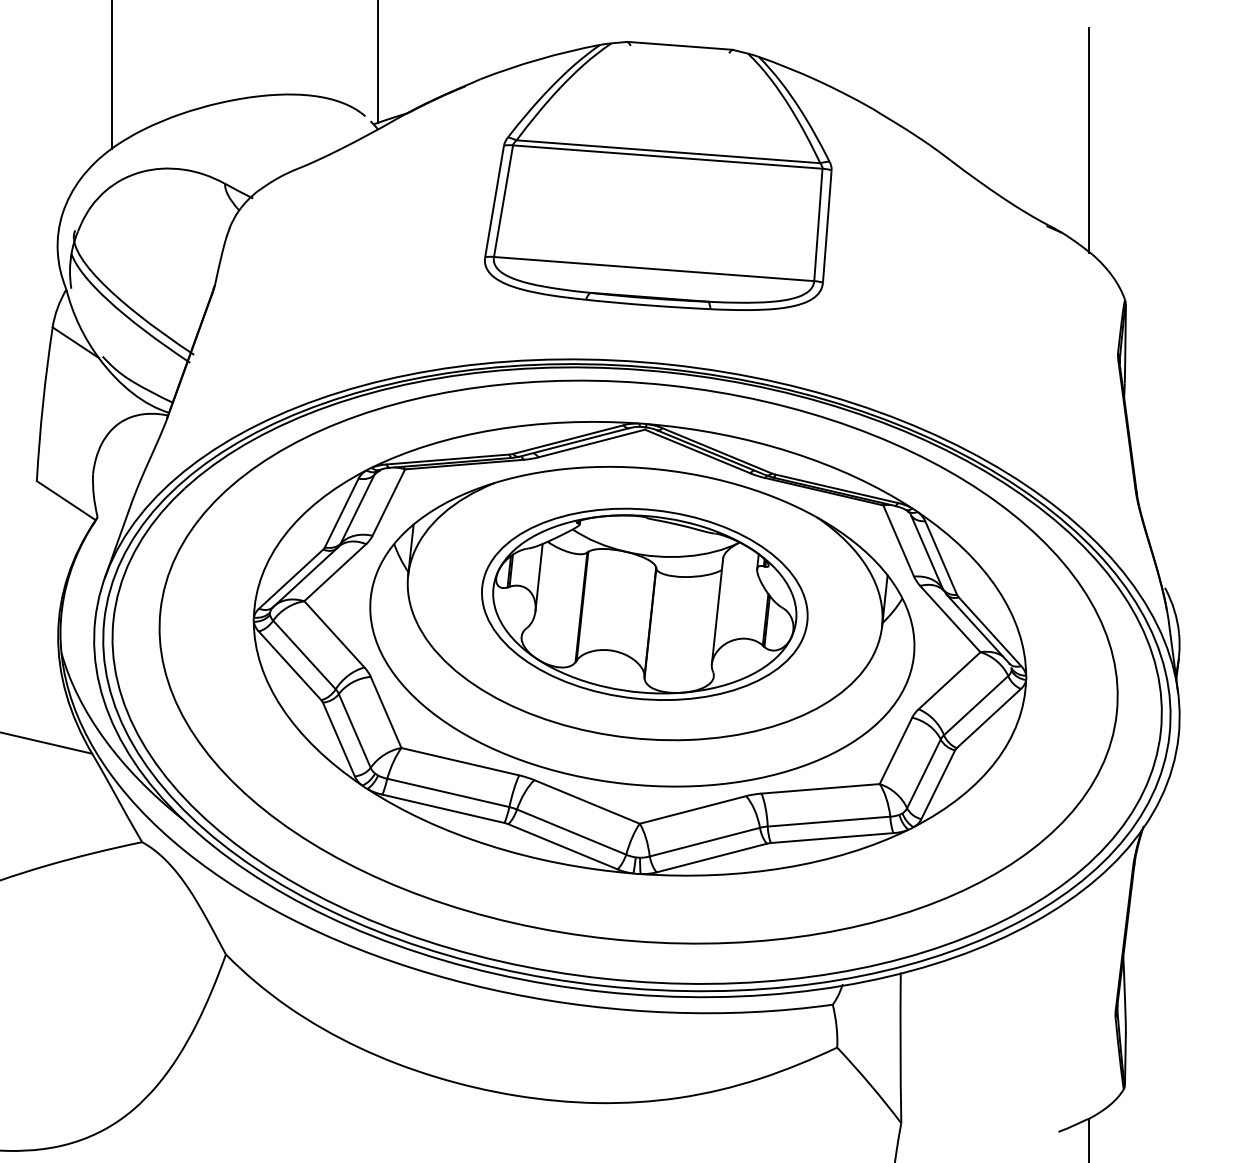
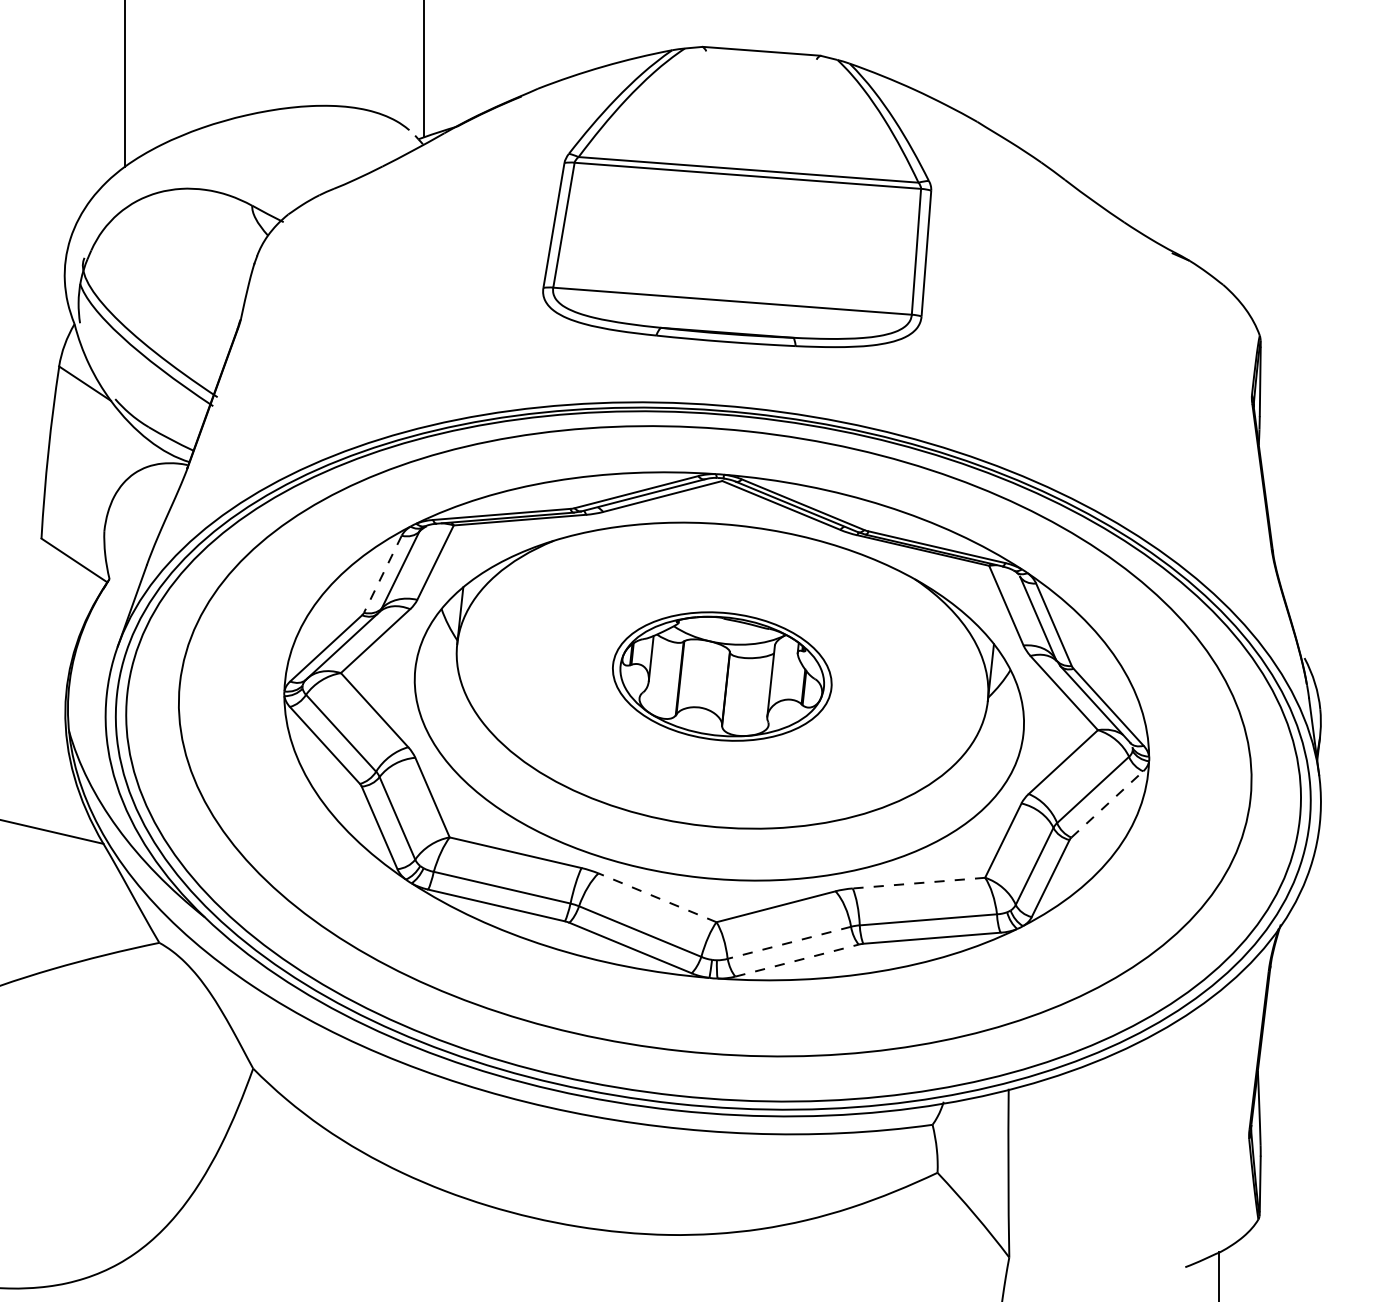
line: (1089, 139) -> (1219, 156), removed
line: (341, 513) -> (382, 574), solid -> dashed
part: (645, 604) -> (722, 676), size x0.6
line: (989, 718) -> (1107, 804), solid -> dashed
line: (820, 789) -> (918, 883), solid -> dashed
line: (587, 801) -> (657, 897), solid -> dashed
line: (704, 841) -> (789, 942), solid -> dashed
line: (712, 857) -> (797, 960), solid -> dashed

